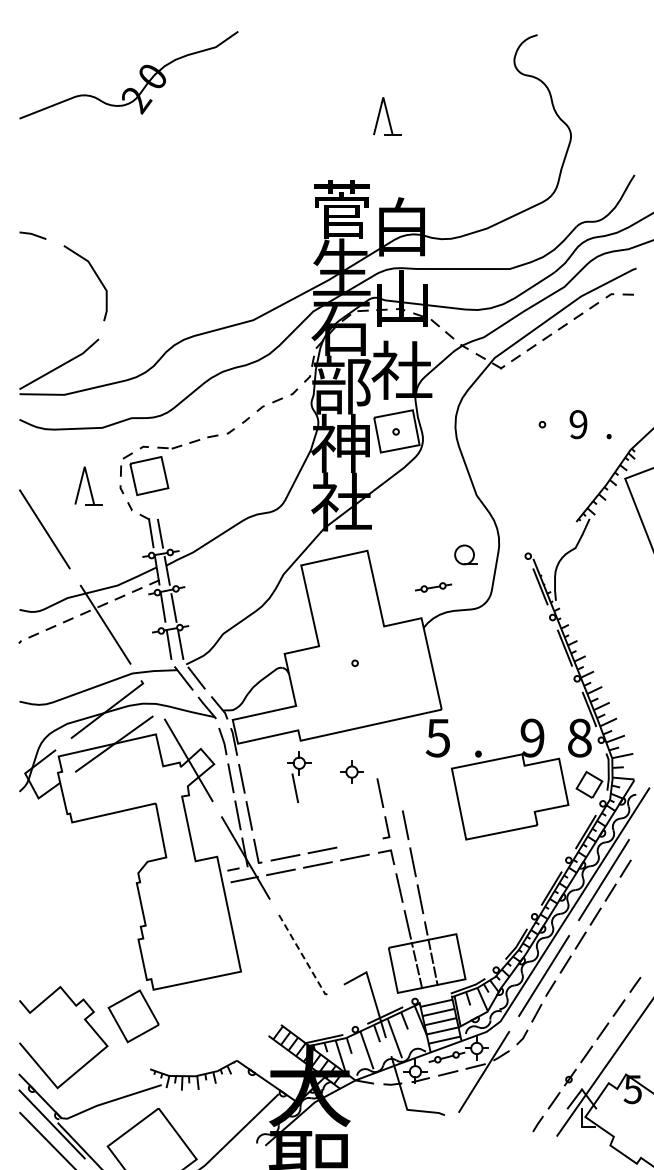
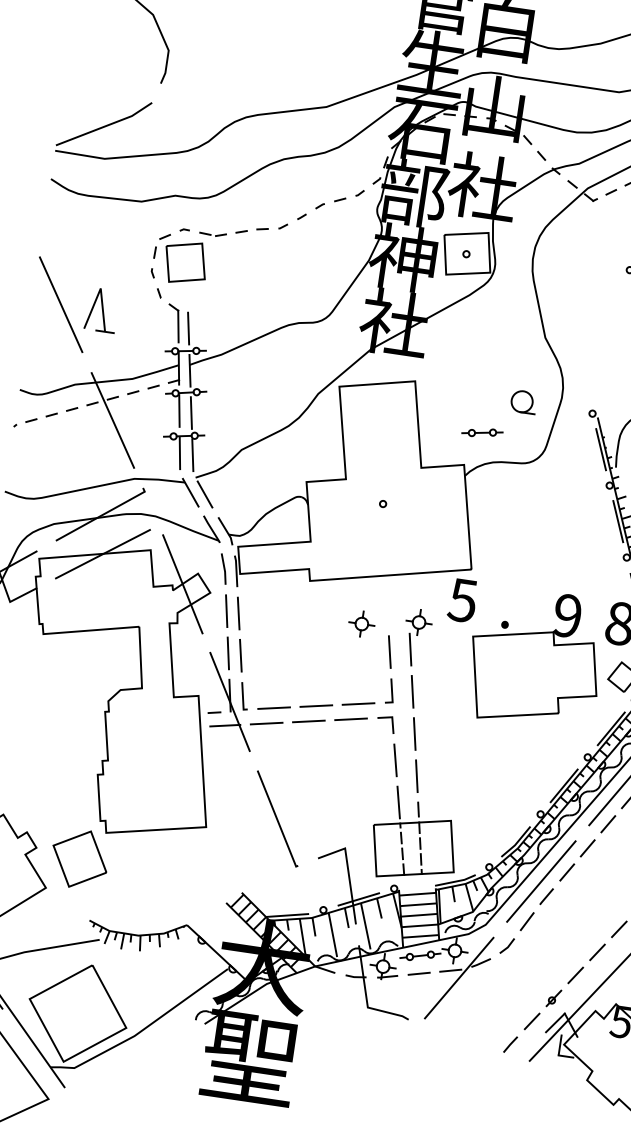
part: (88, 485) -> (101, 309), moved
part: (299, 777) -> (416, 638), moved
line: (359, 842) -> (358, 703), added
line: (303, 956) -> (277, 820), dashed -> solid

